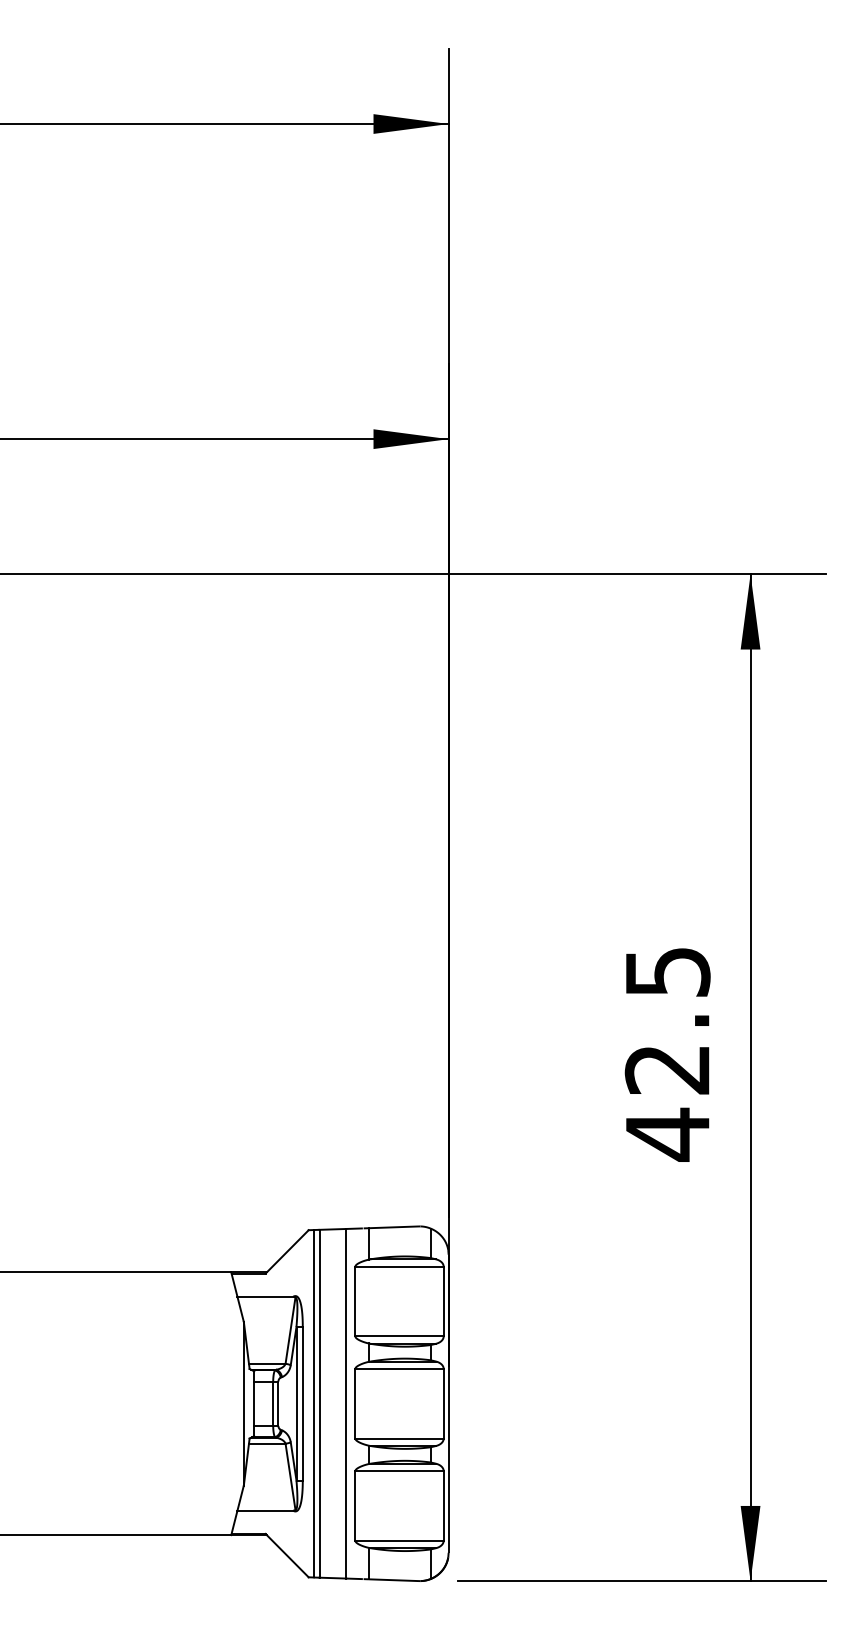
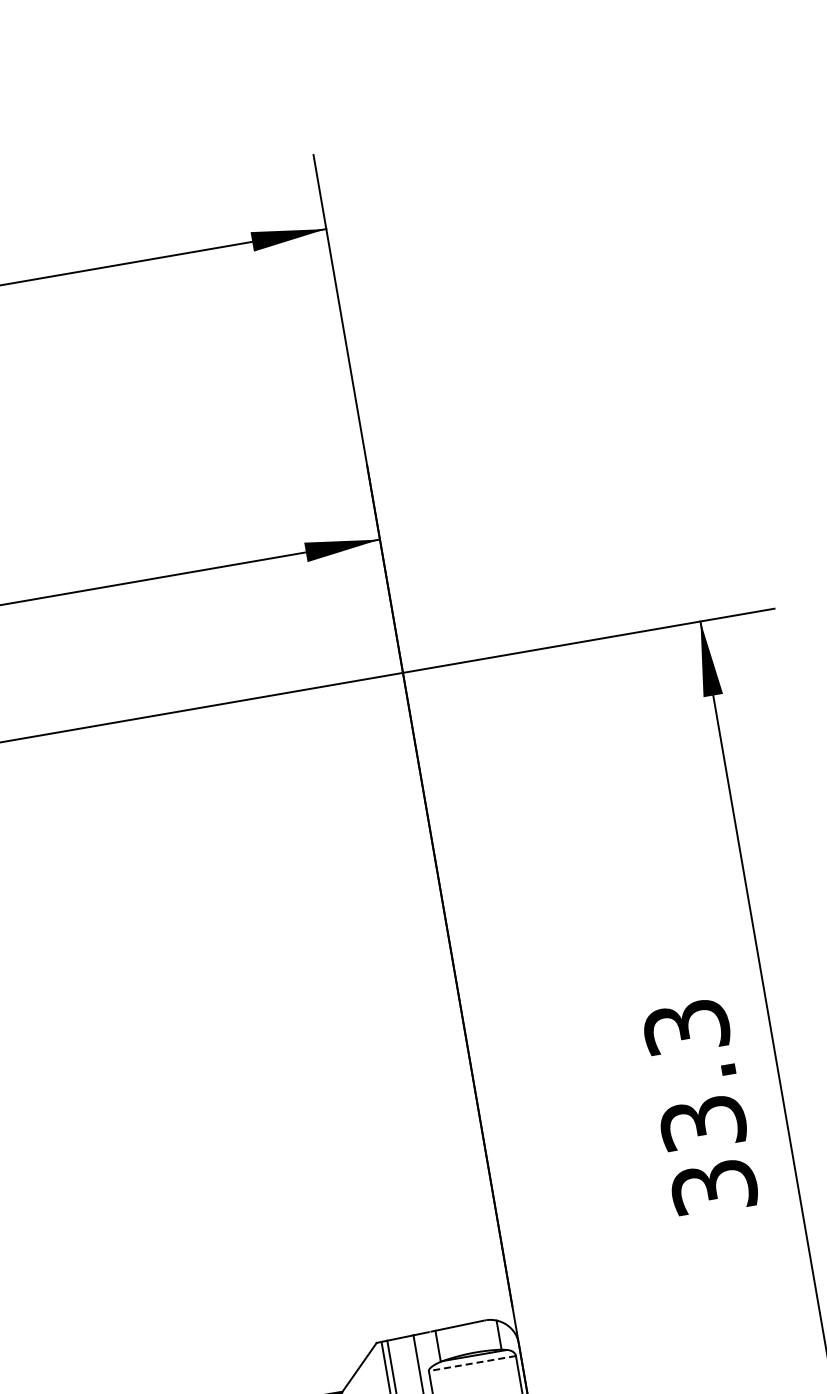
text: (667, 1054) -> (700, 1108), 42.5 -> 33.3
line: (399, 1266) -> (472, 1363), solid -> dashed

